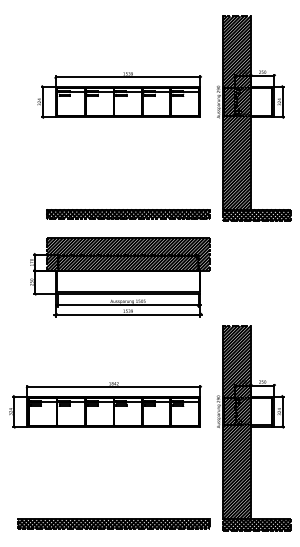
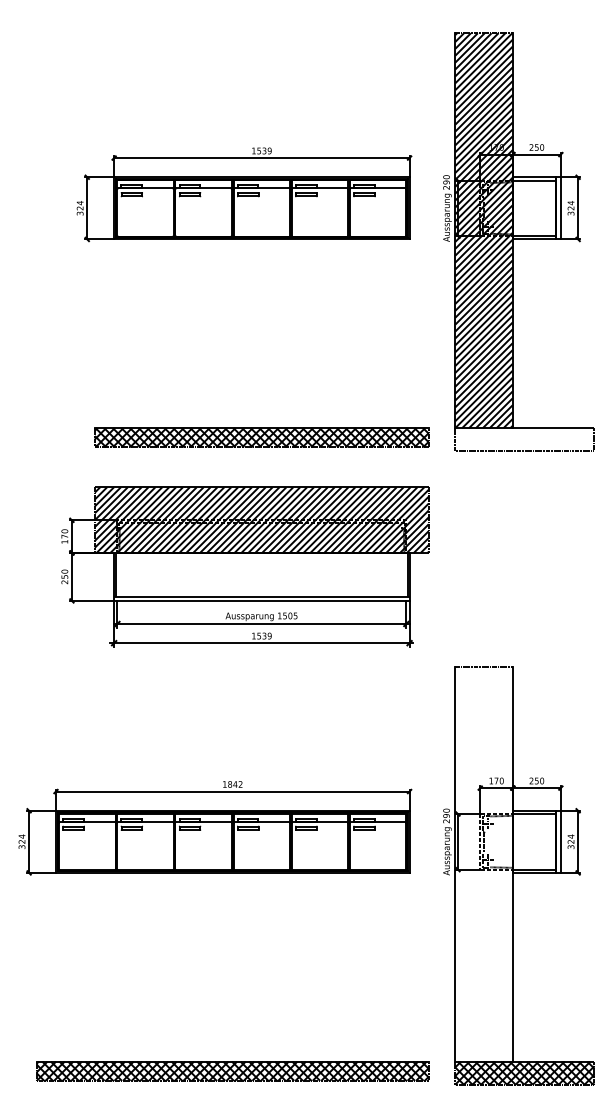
hatch: (256, 214) -> (524, 438), removed
hatch: (236, 422) -> (483, 863), removed

